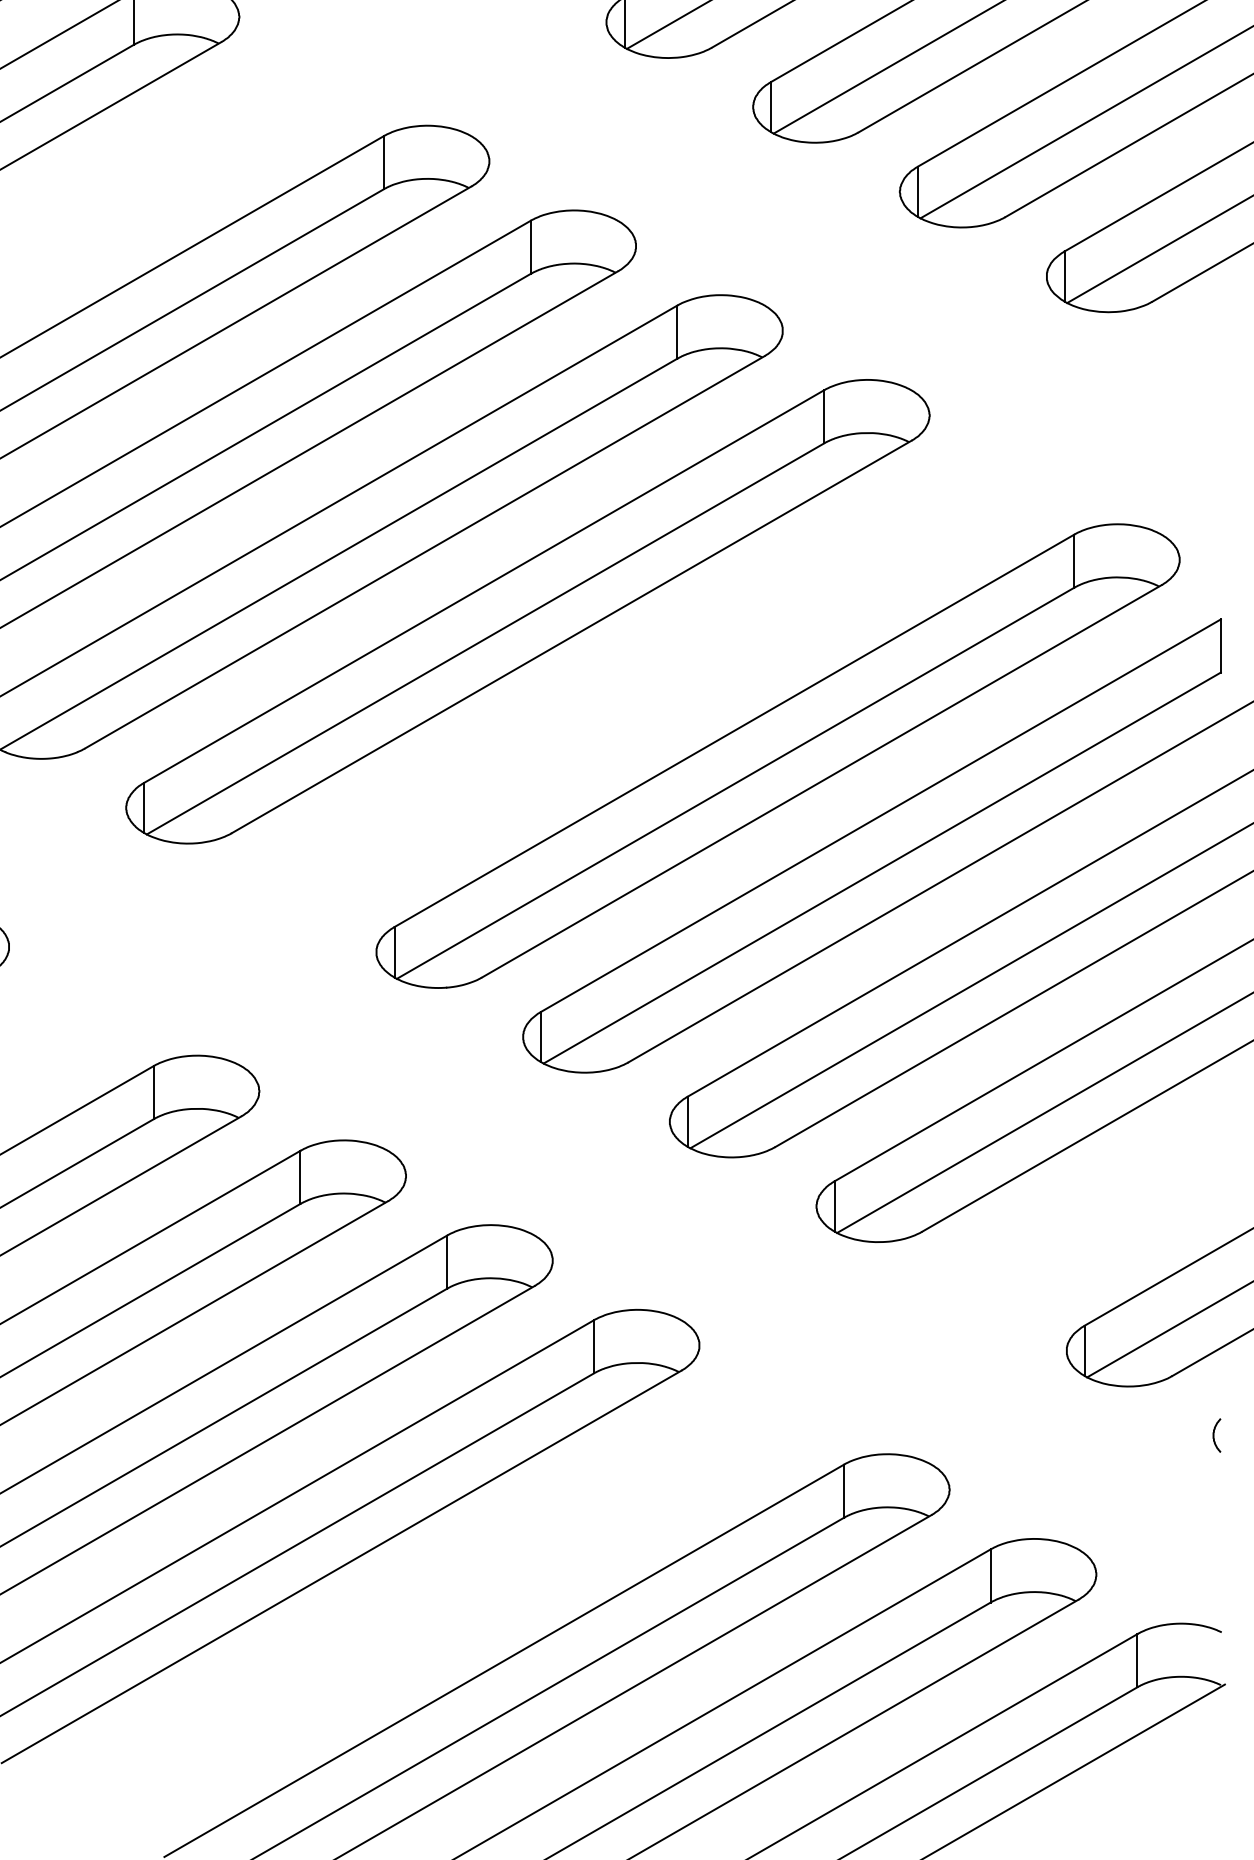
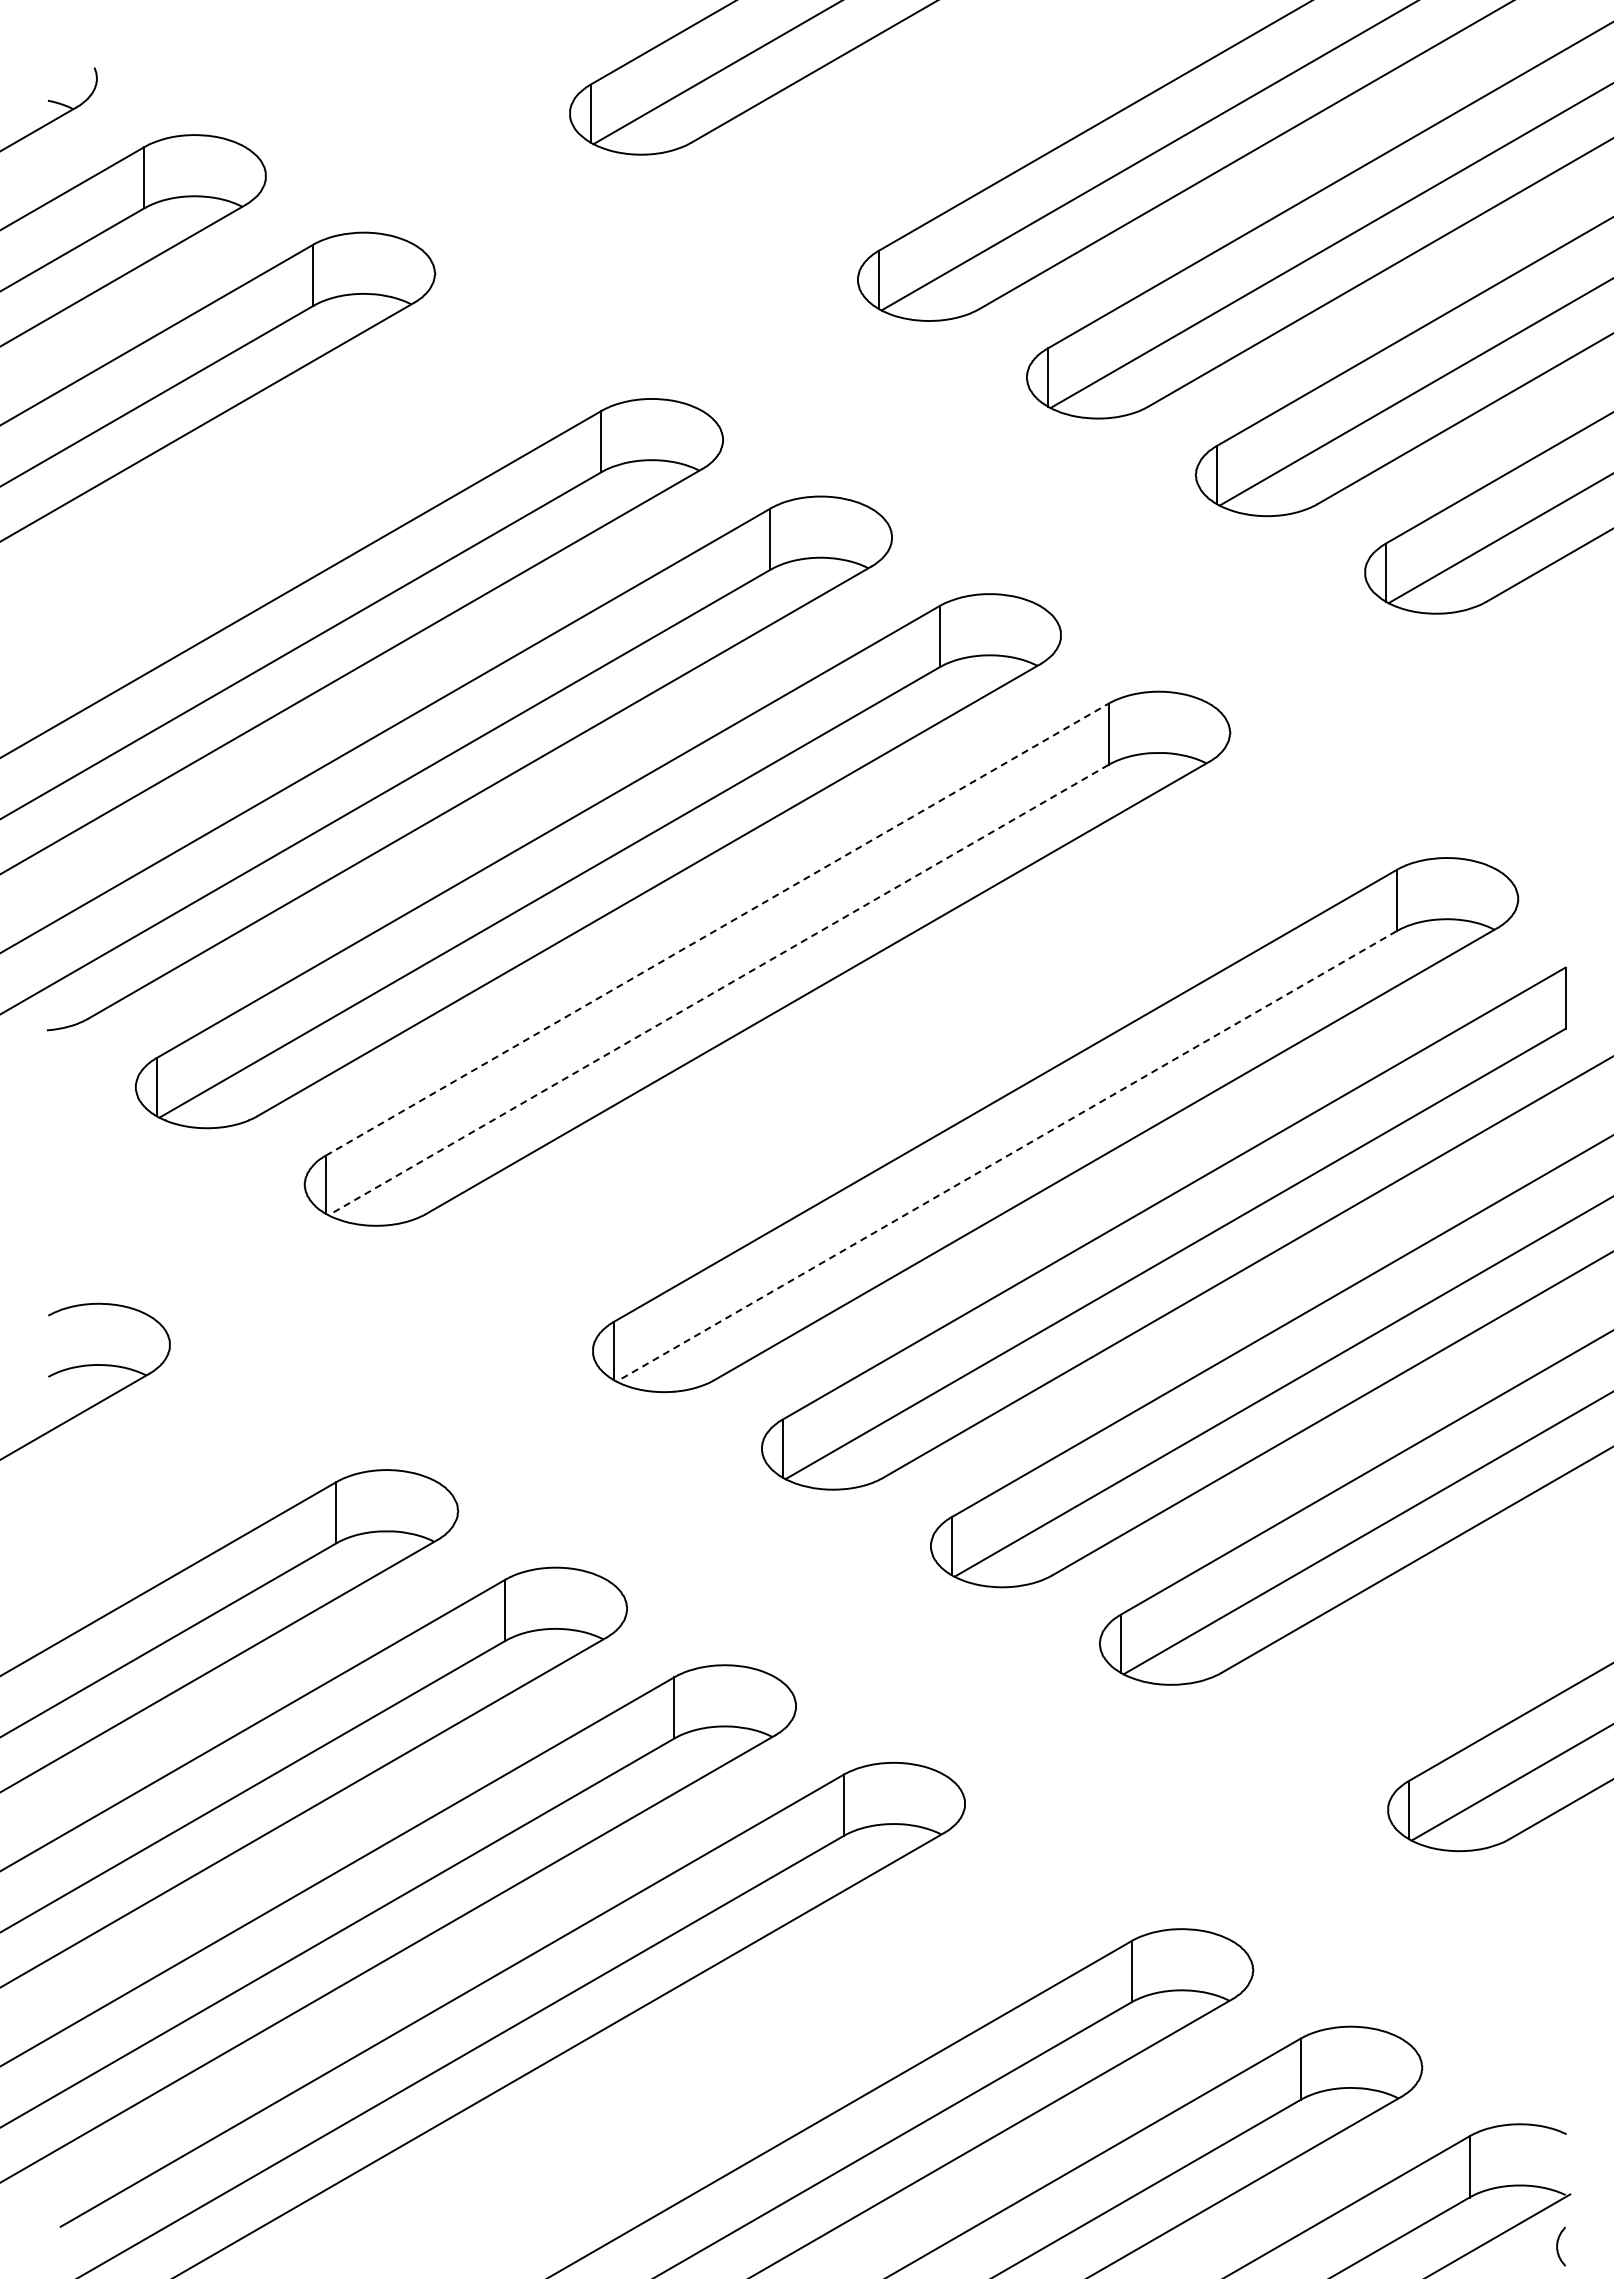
line: (484, 586) -> (717, 929), solid -> dashed
line: (485, 639) -> (718, 990), solid -> dashed
line: (735, 783) -> (1006, 1156), solid -> dashed
curve: (1213, 1435) -> (1557, 2246), moved

